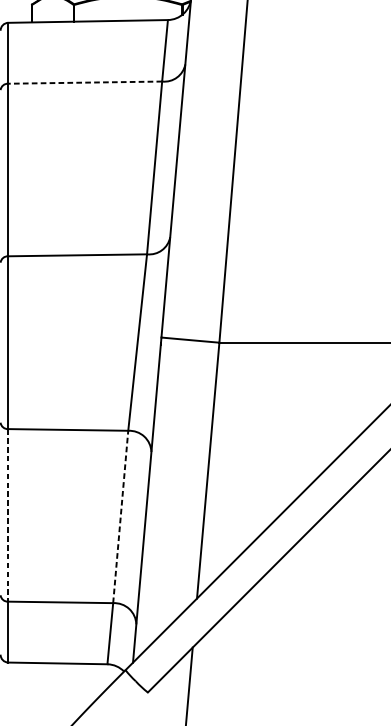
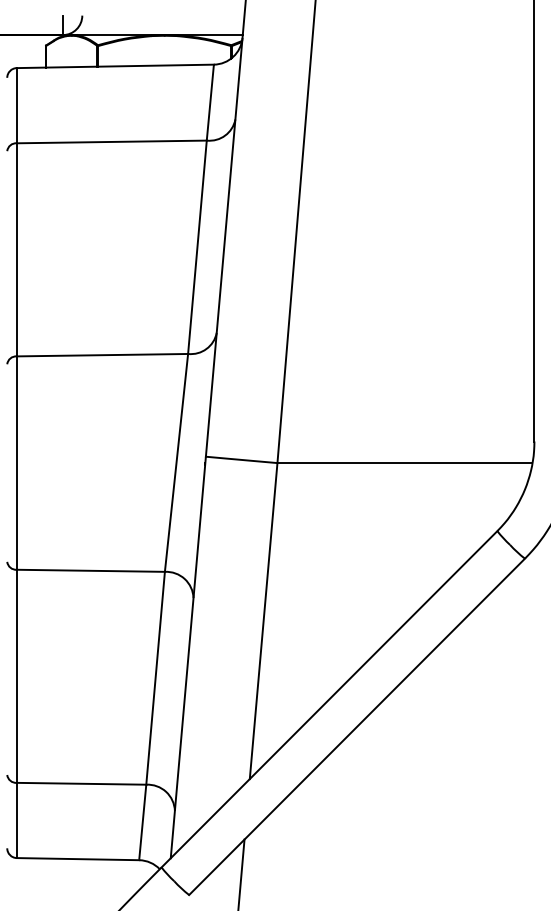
line: (85, 82) -> (111, 141), dashed -> solid
line: (8, 515) -> (16, 676), dashed -> solid
line: (120, 517) -> (155, 678), dashed -> solid

